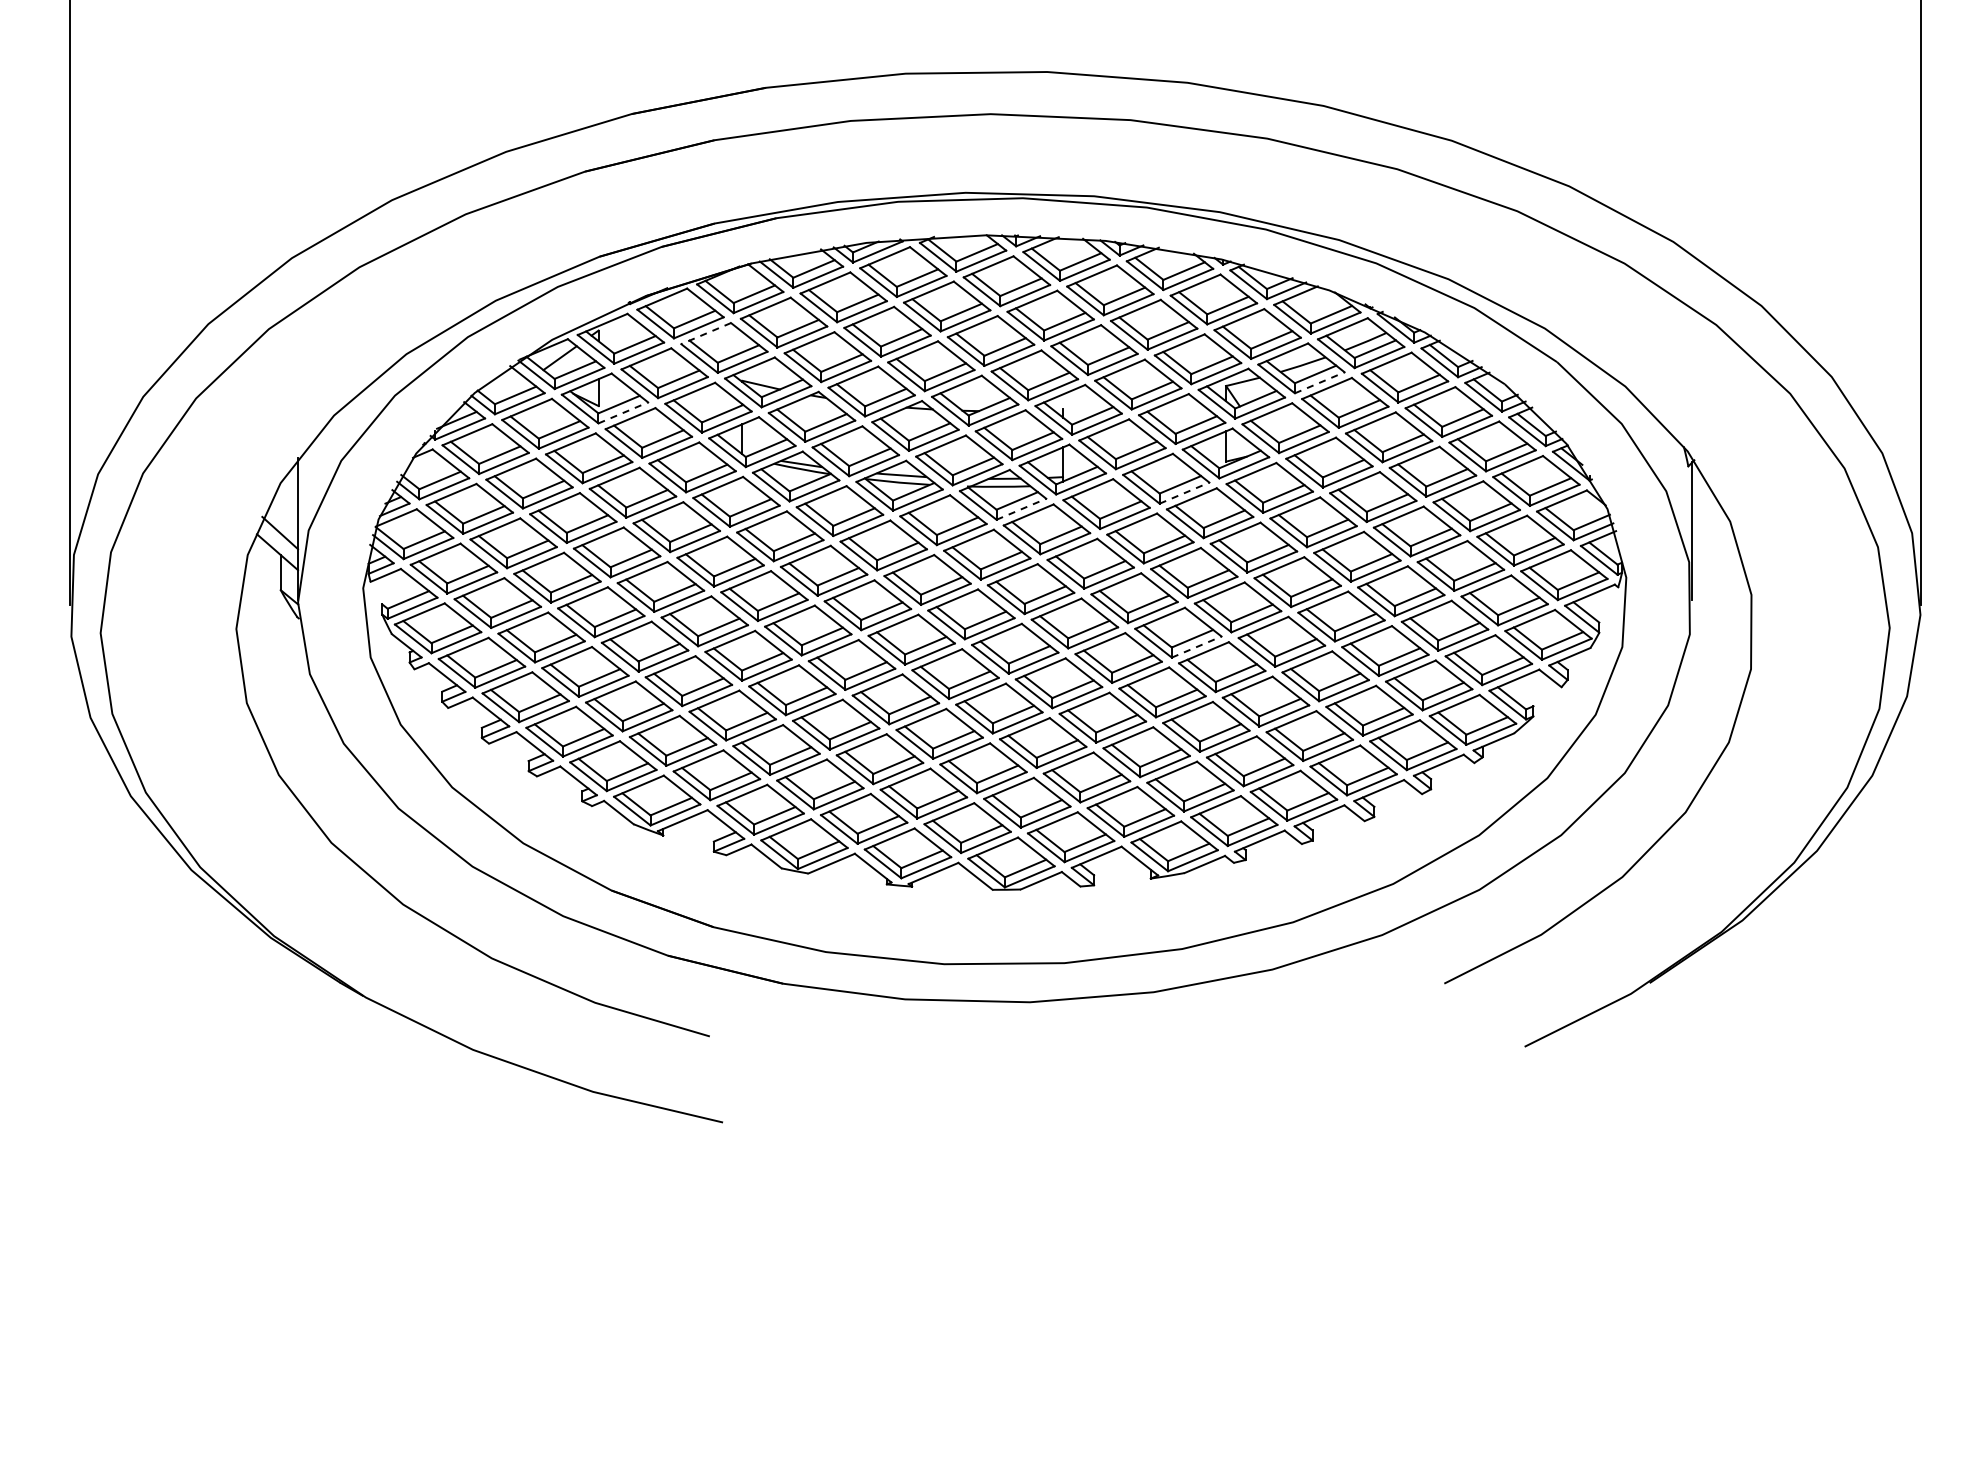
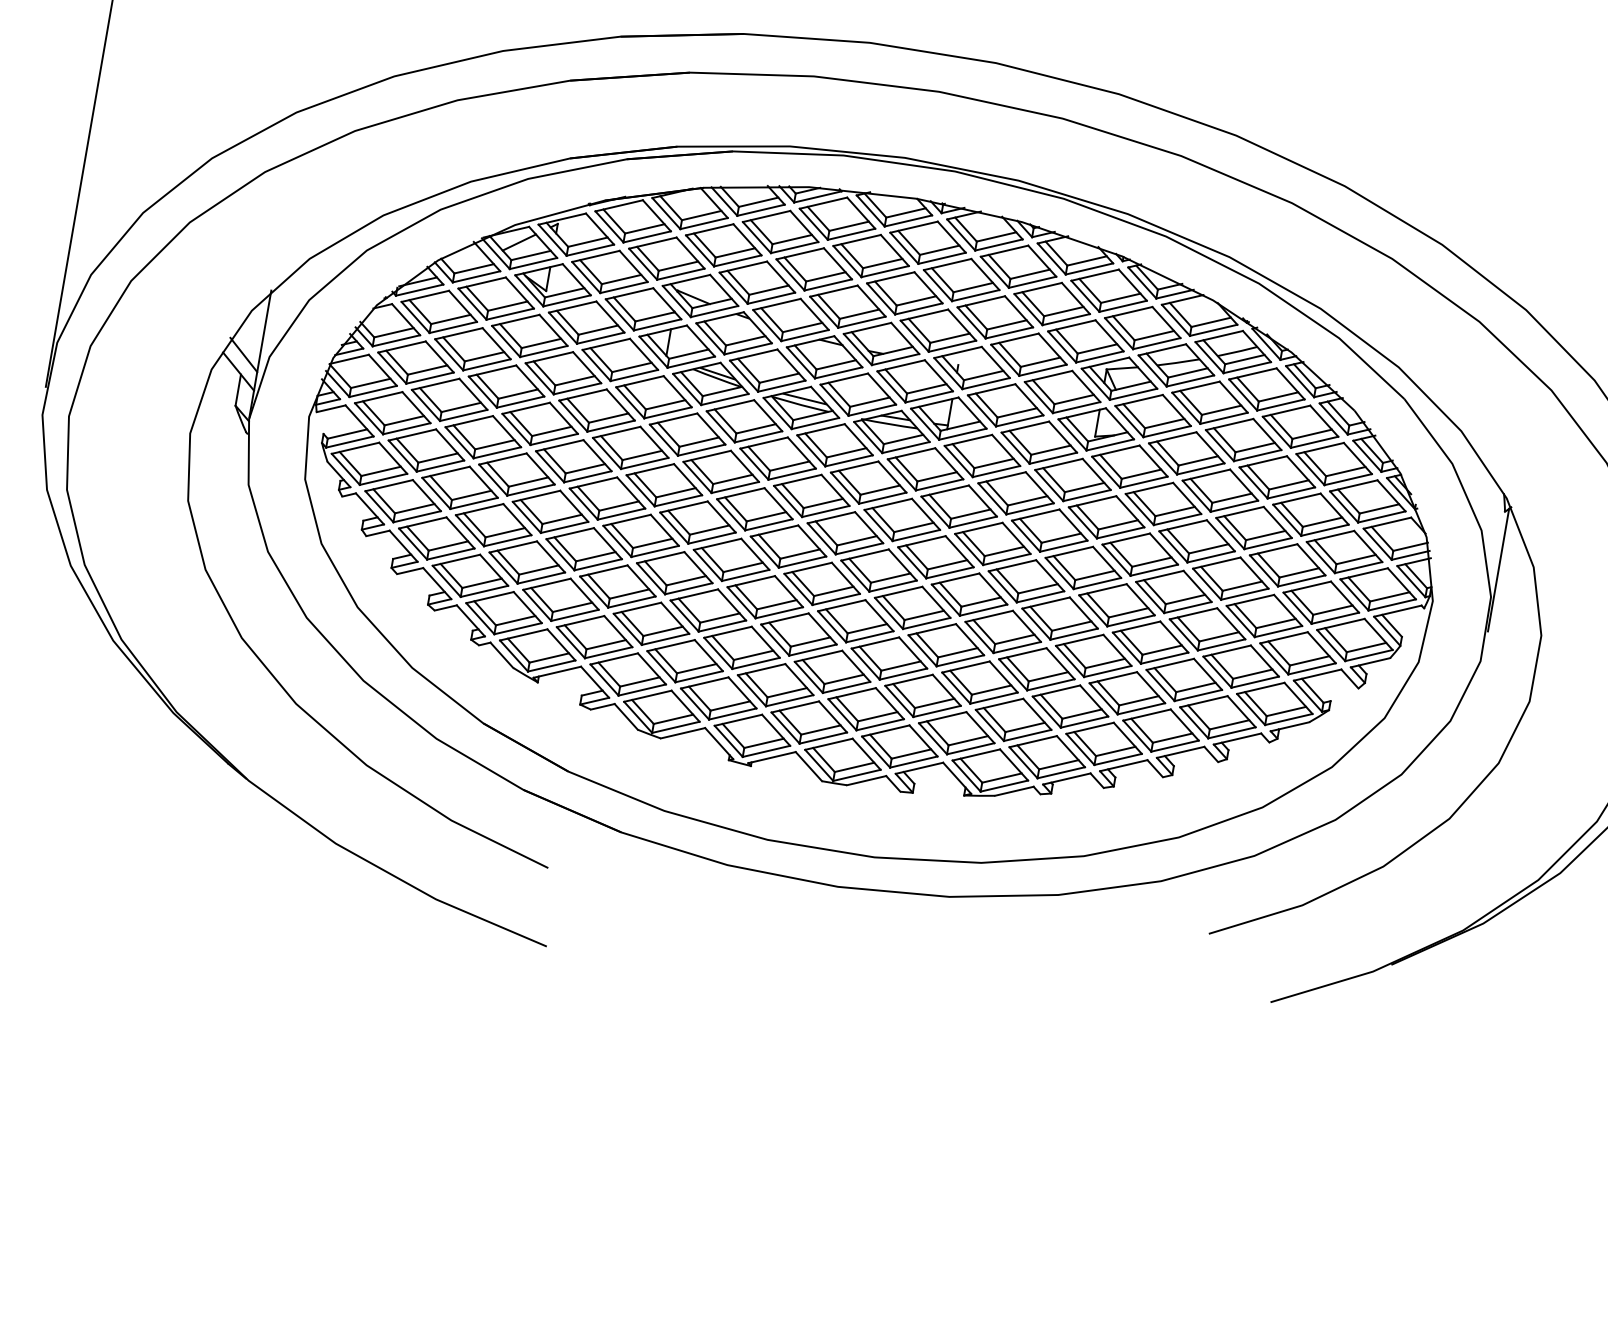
line: (705, 333) -> (652, 242), dashed -> solid
line: (1319, 382) -> (1190, 380), dashed -> solid
line: (623, 412) -> (567, 300), dashed -> solid
line: (1184, 492) -> (1053, 457), dashed -> solid
line: (1021, 509) -> (906, 447), dashed -> solid
line: (1197, 646) -> (1041, 596), dashed -> solid

